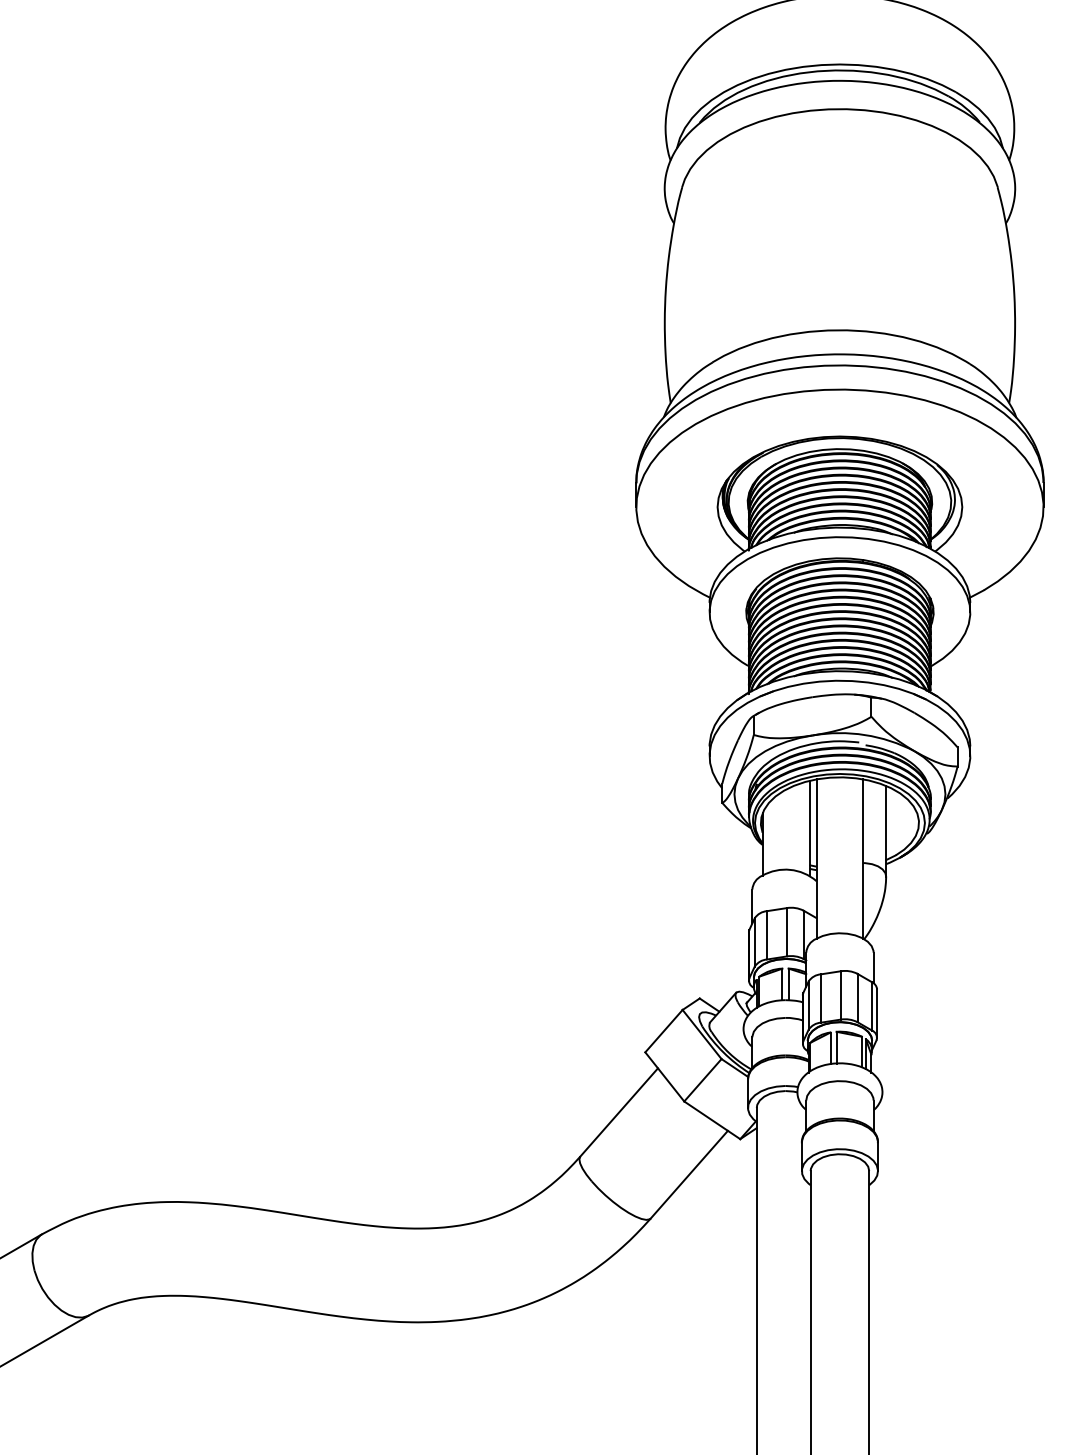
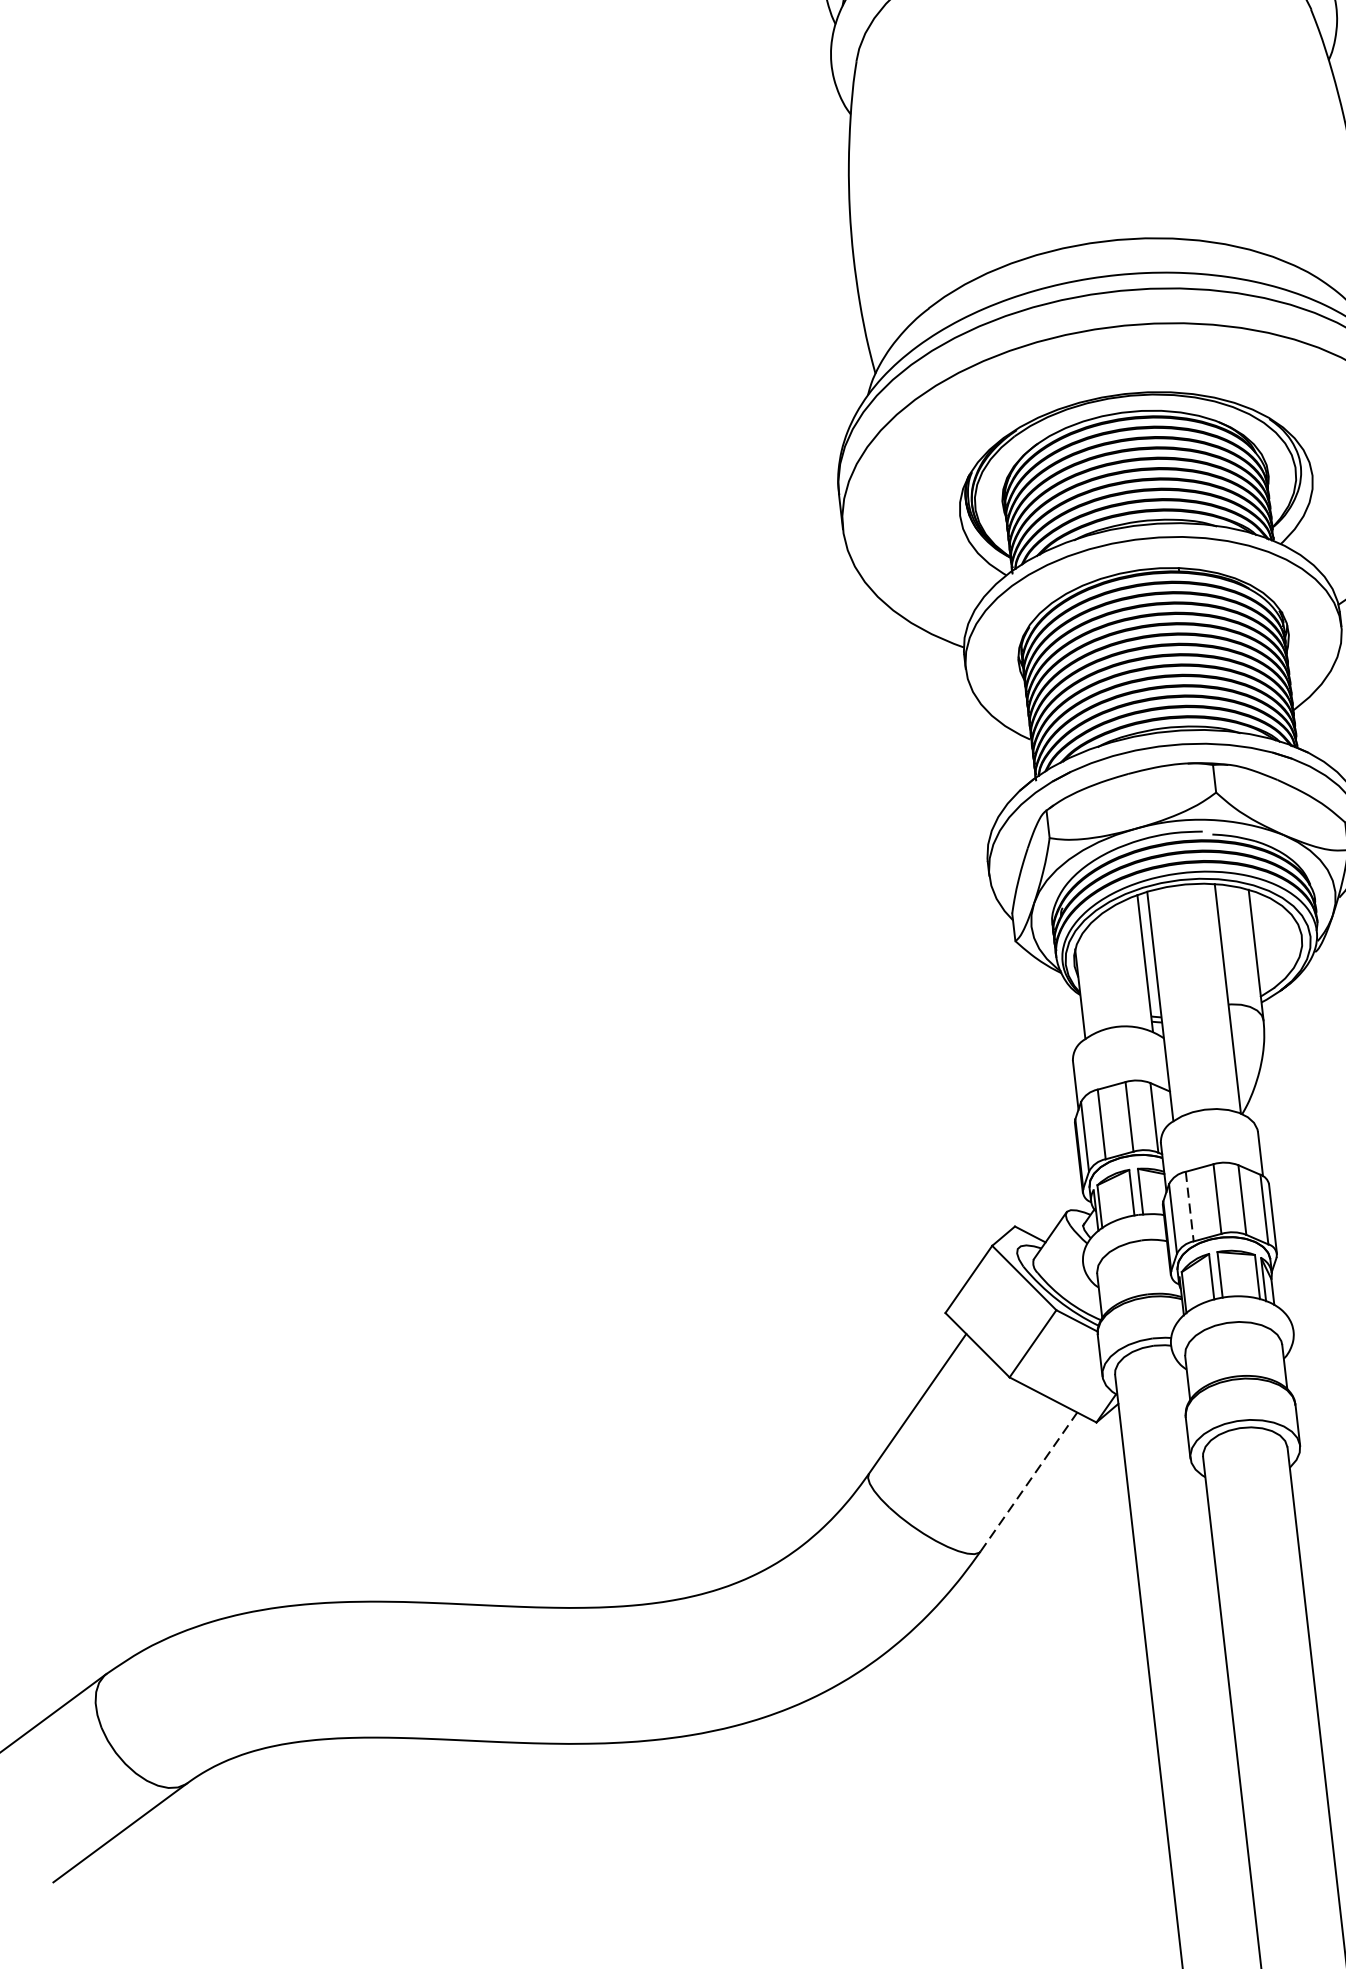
line: (821, 998) -> (1190, 1206), solid -> dashed
line: (689, 1174) -> (1029, 1481), solid -> dashed

